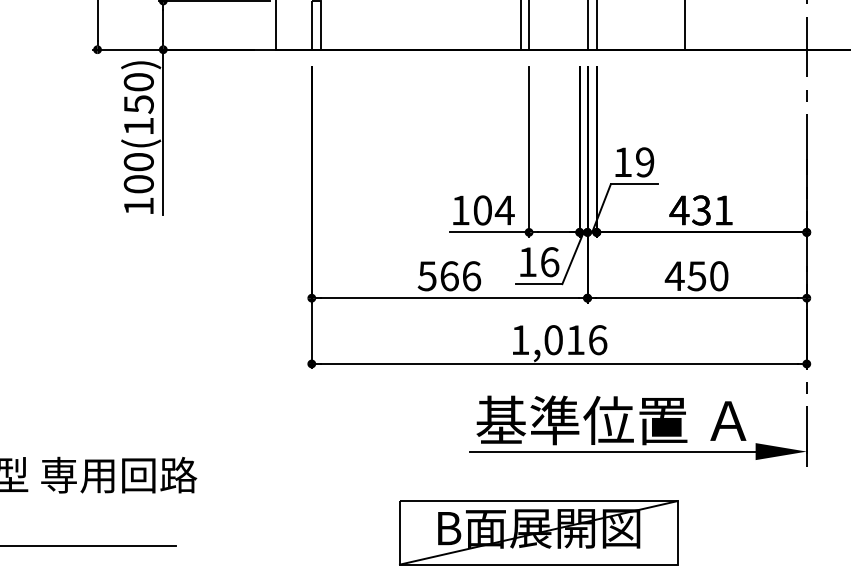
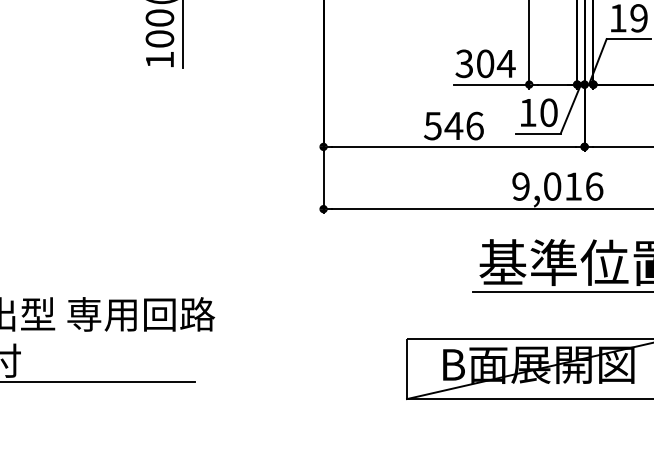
text: (460, 210) -> (464, 63), 104 -> 304
text: (550, 262) -> (549, 113), 16 -> 10
text: (449, 276) -> (453, 126), 566 -> 546
text: (520, 340) -> (521, 186), 1,016 -> 9,016

